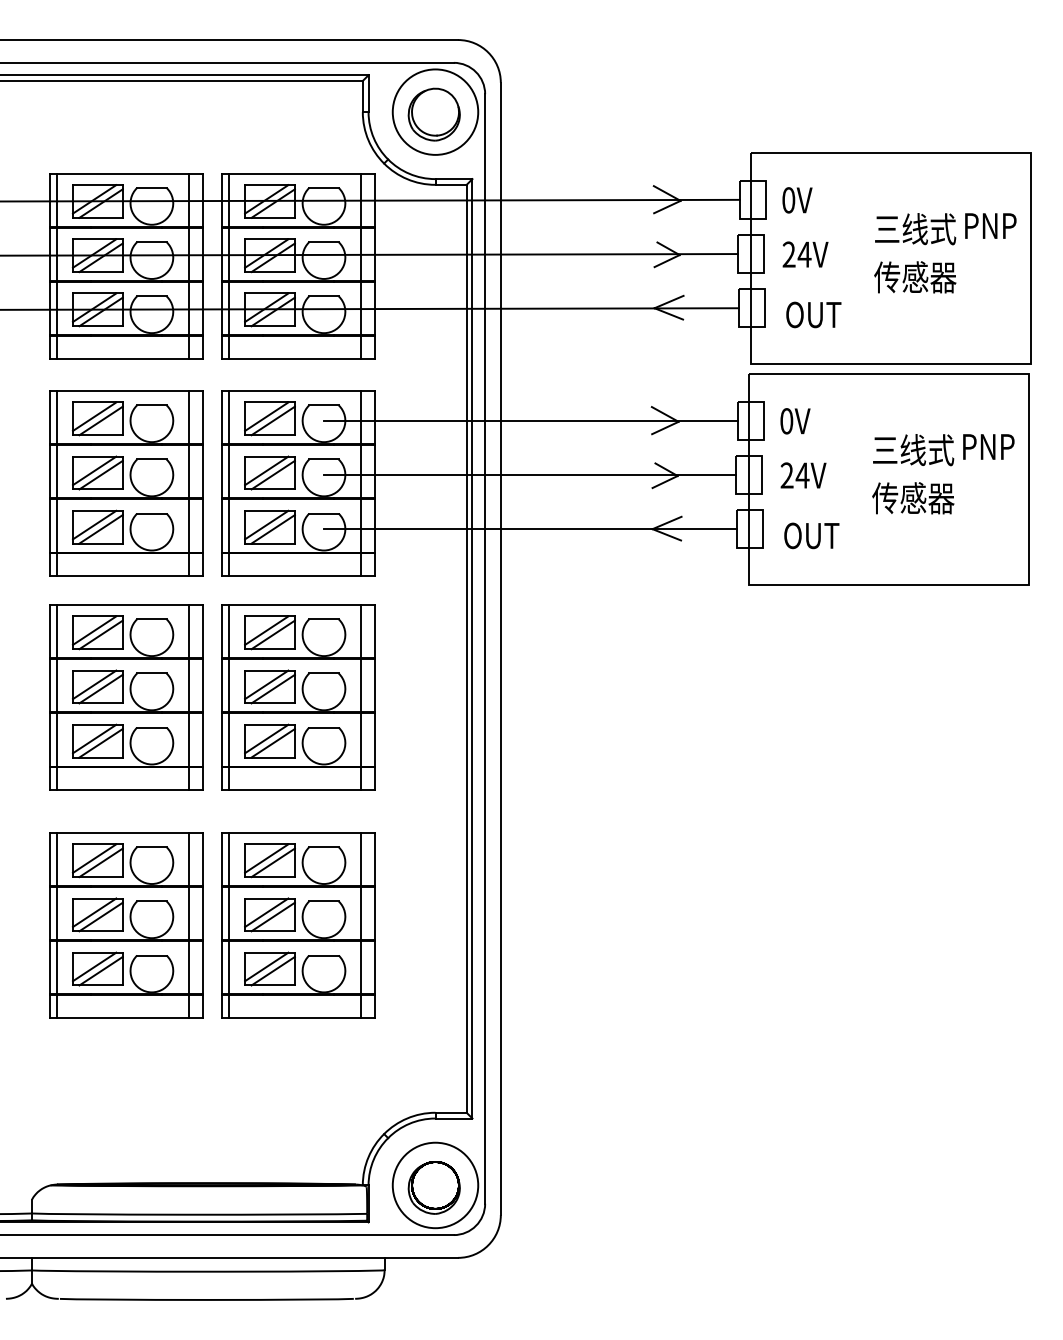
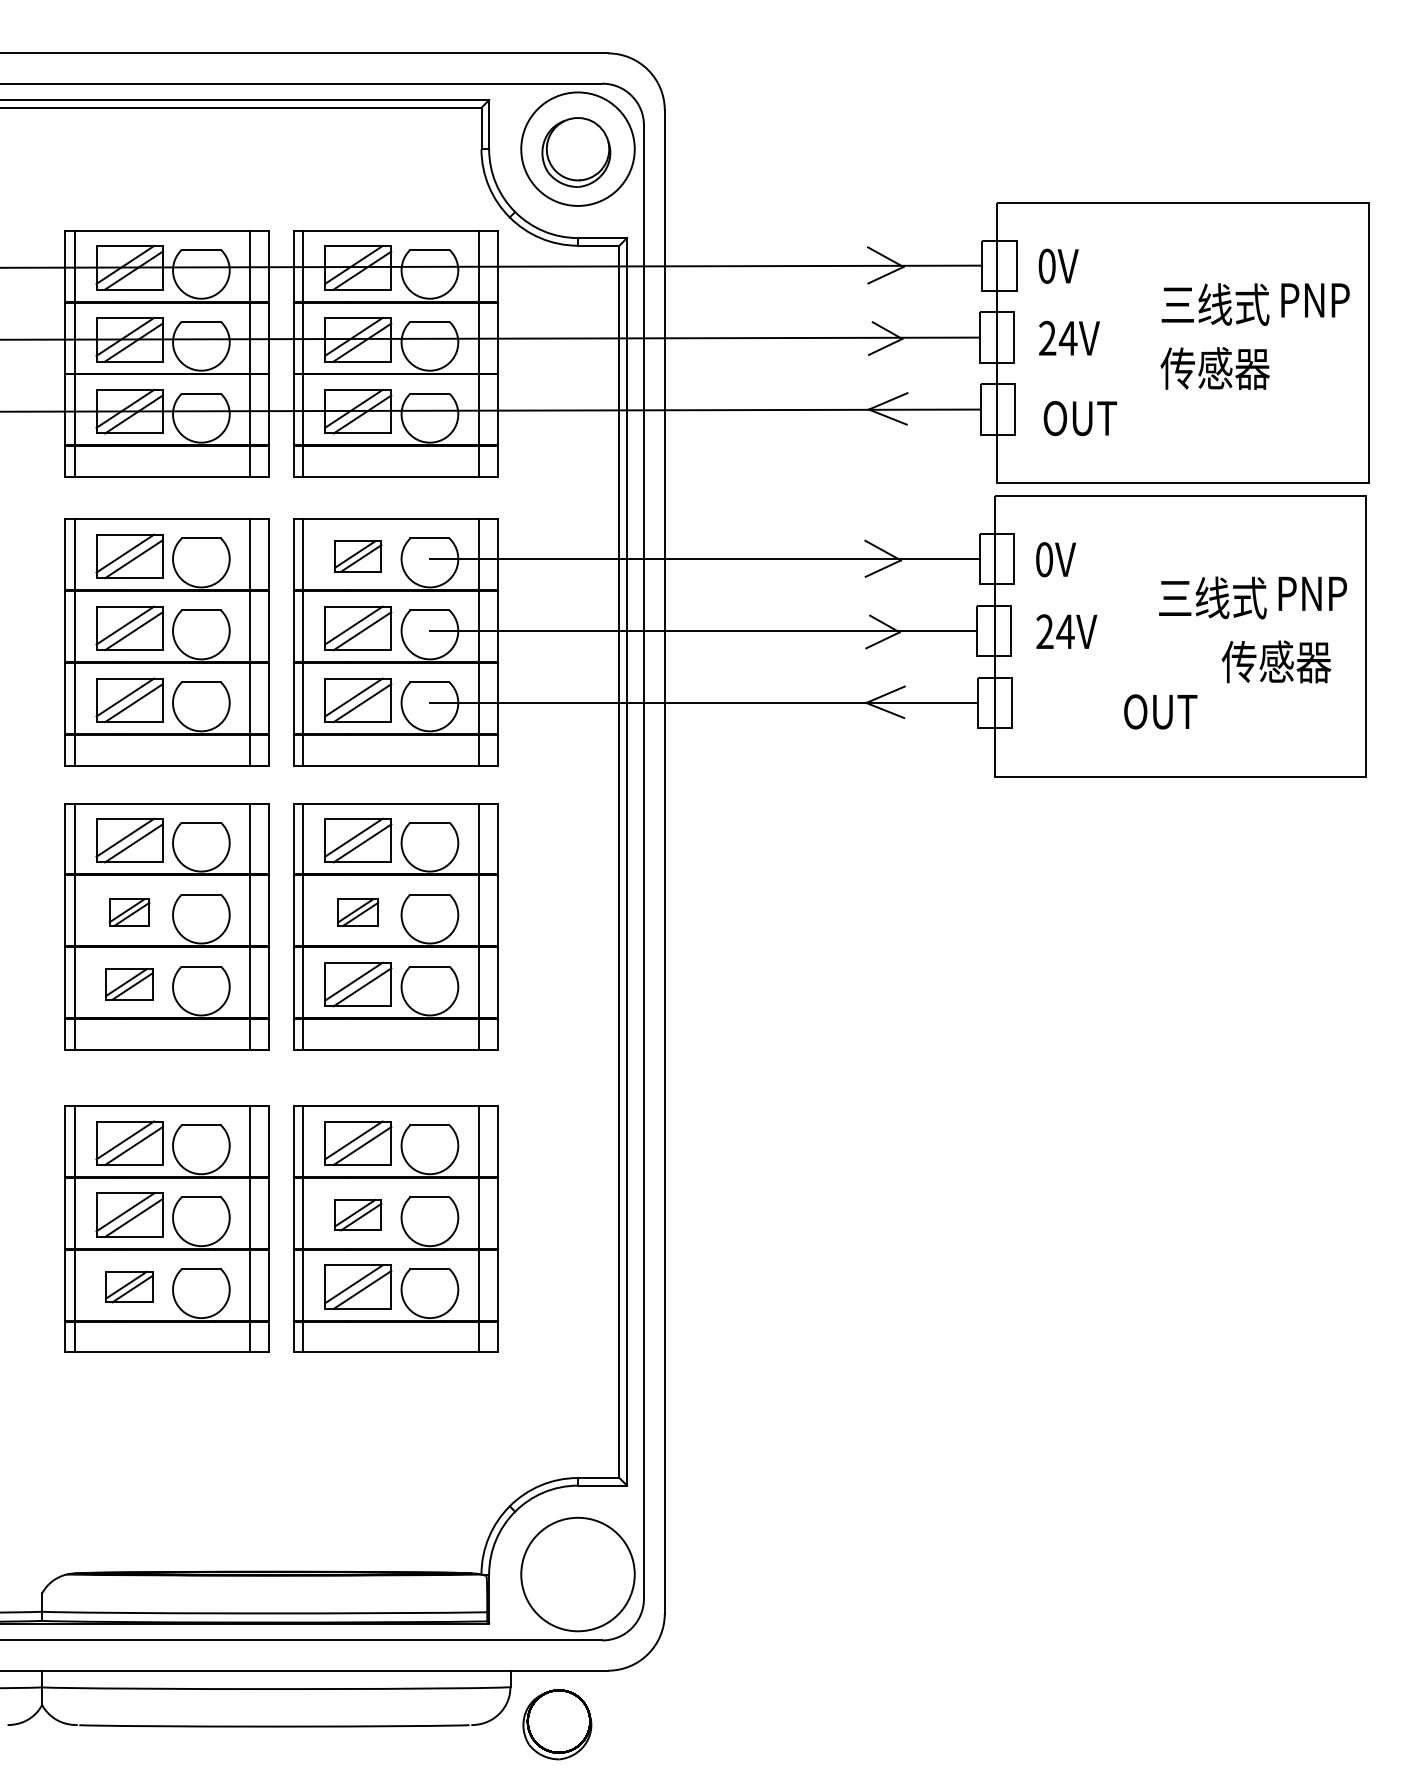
part: (270, 418) -> (358, 556), size x0.7
text: (913, 497) -> (1276, 661), moved
text: (811, 535) -> (1160, 711), moved
part: (97, 686) -> (129, 912), size x0.6
part: (270, 686) -> (358, 912), size x0.6
part: (97, 741) -> (129, 984), size x0.7
part: (270, 914) -> (358, 1214), size x0.7
part: (97, 968) -> (129, 1286), size x0.7
part: (434, 1187) -> (557, 1724), moved

